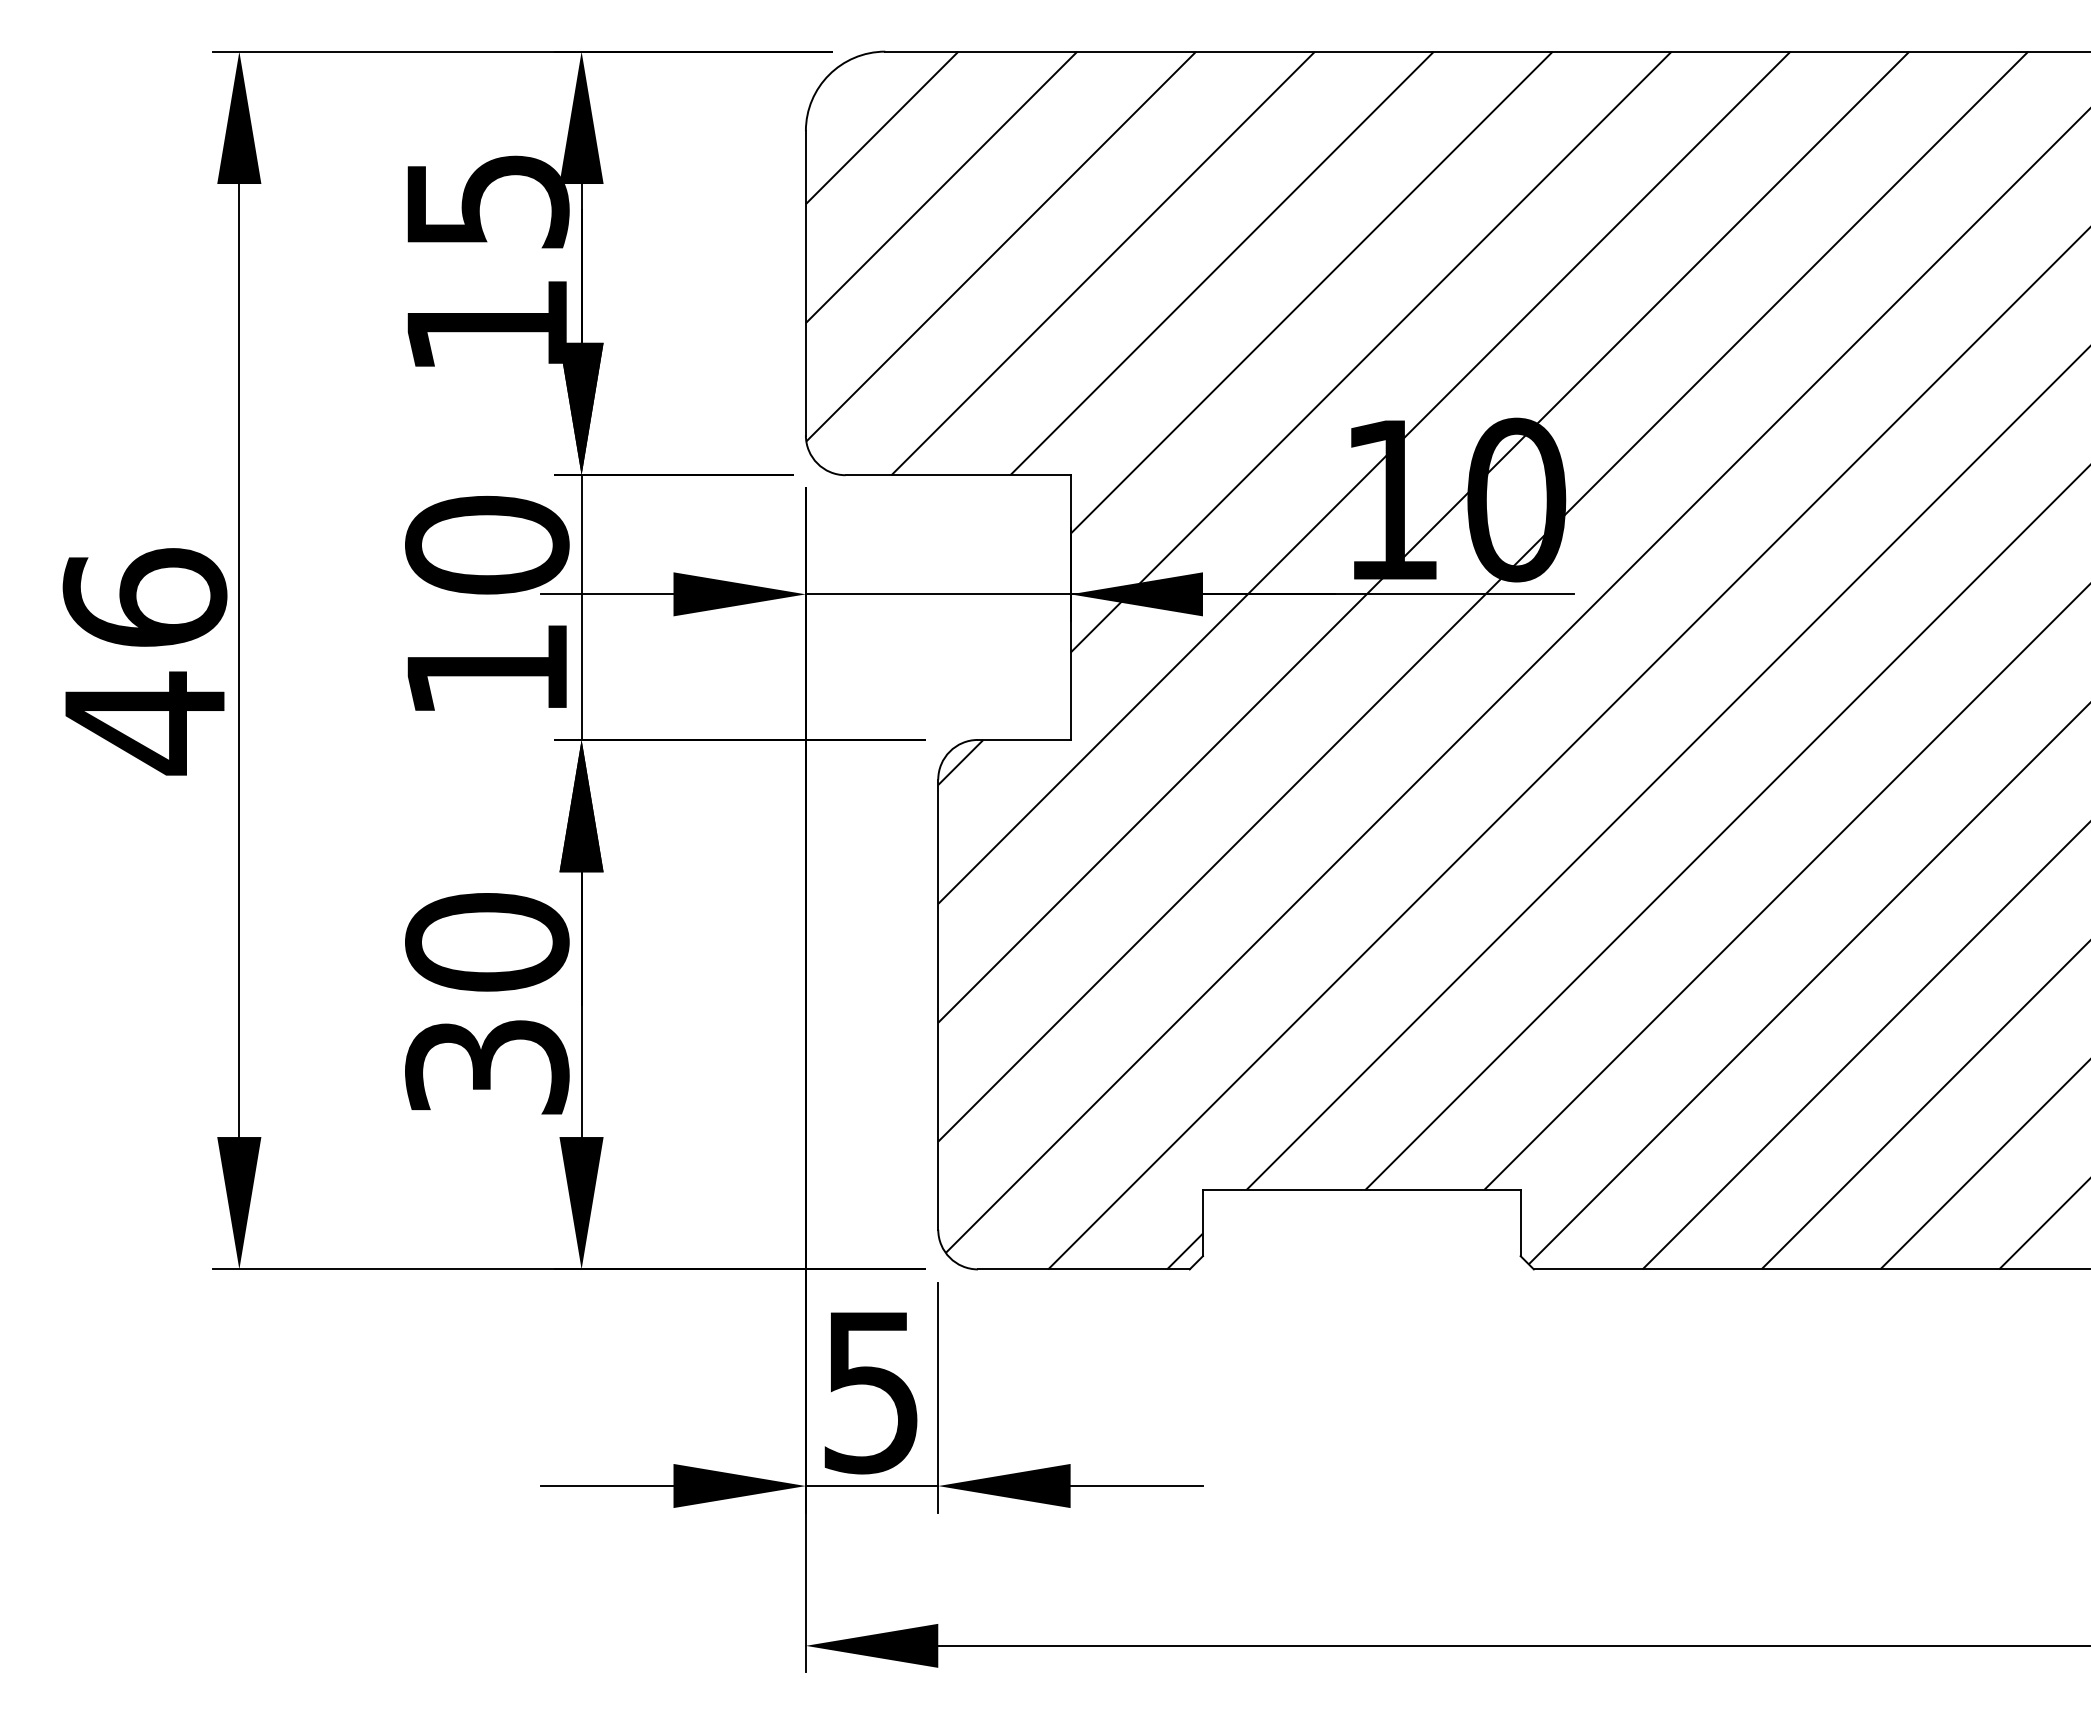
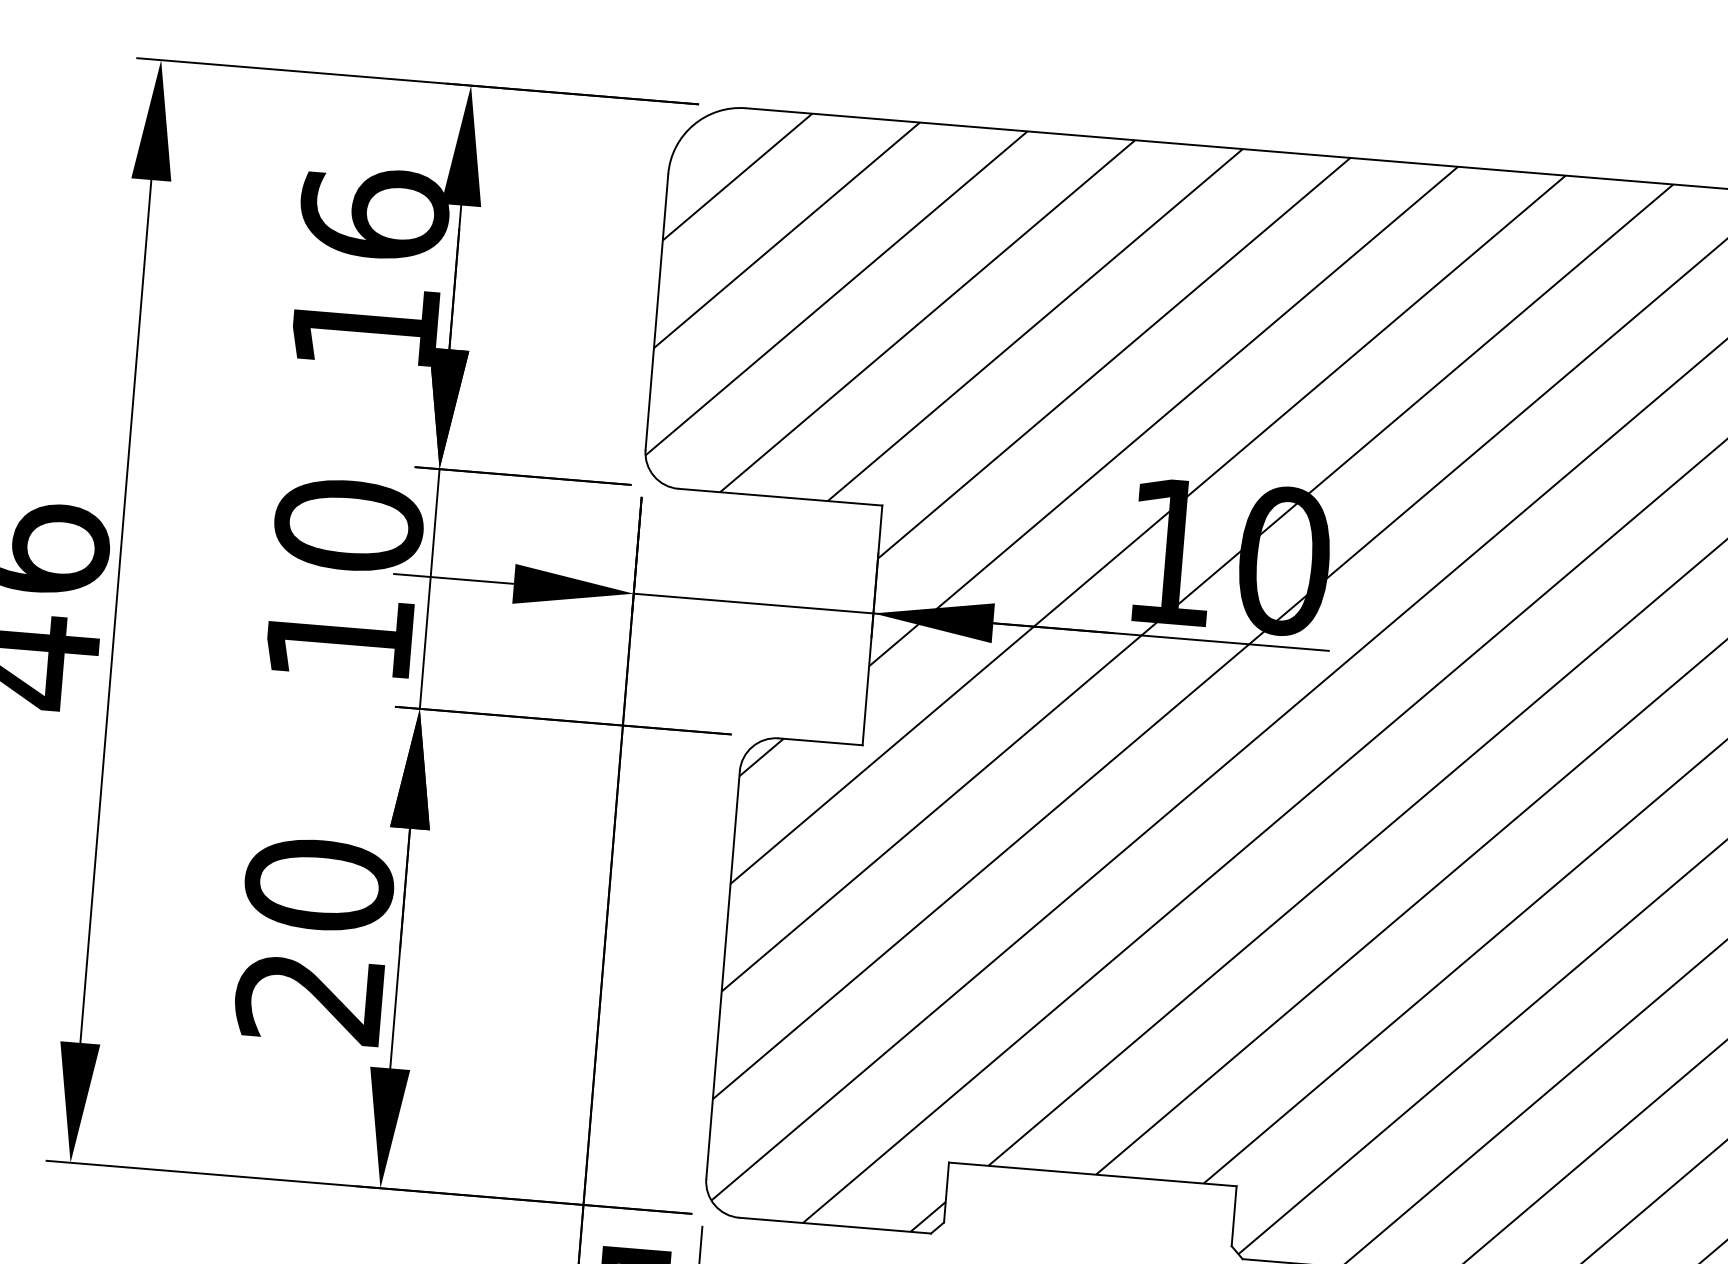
text: (487, 200) -> (374, 213), 15 -> 16
text: (487, 1067) -> (310, 998), 30 -> 20

